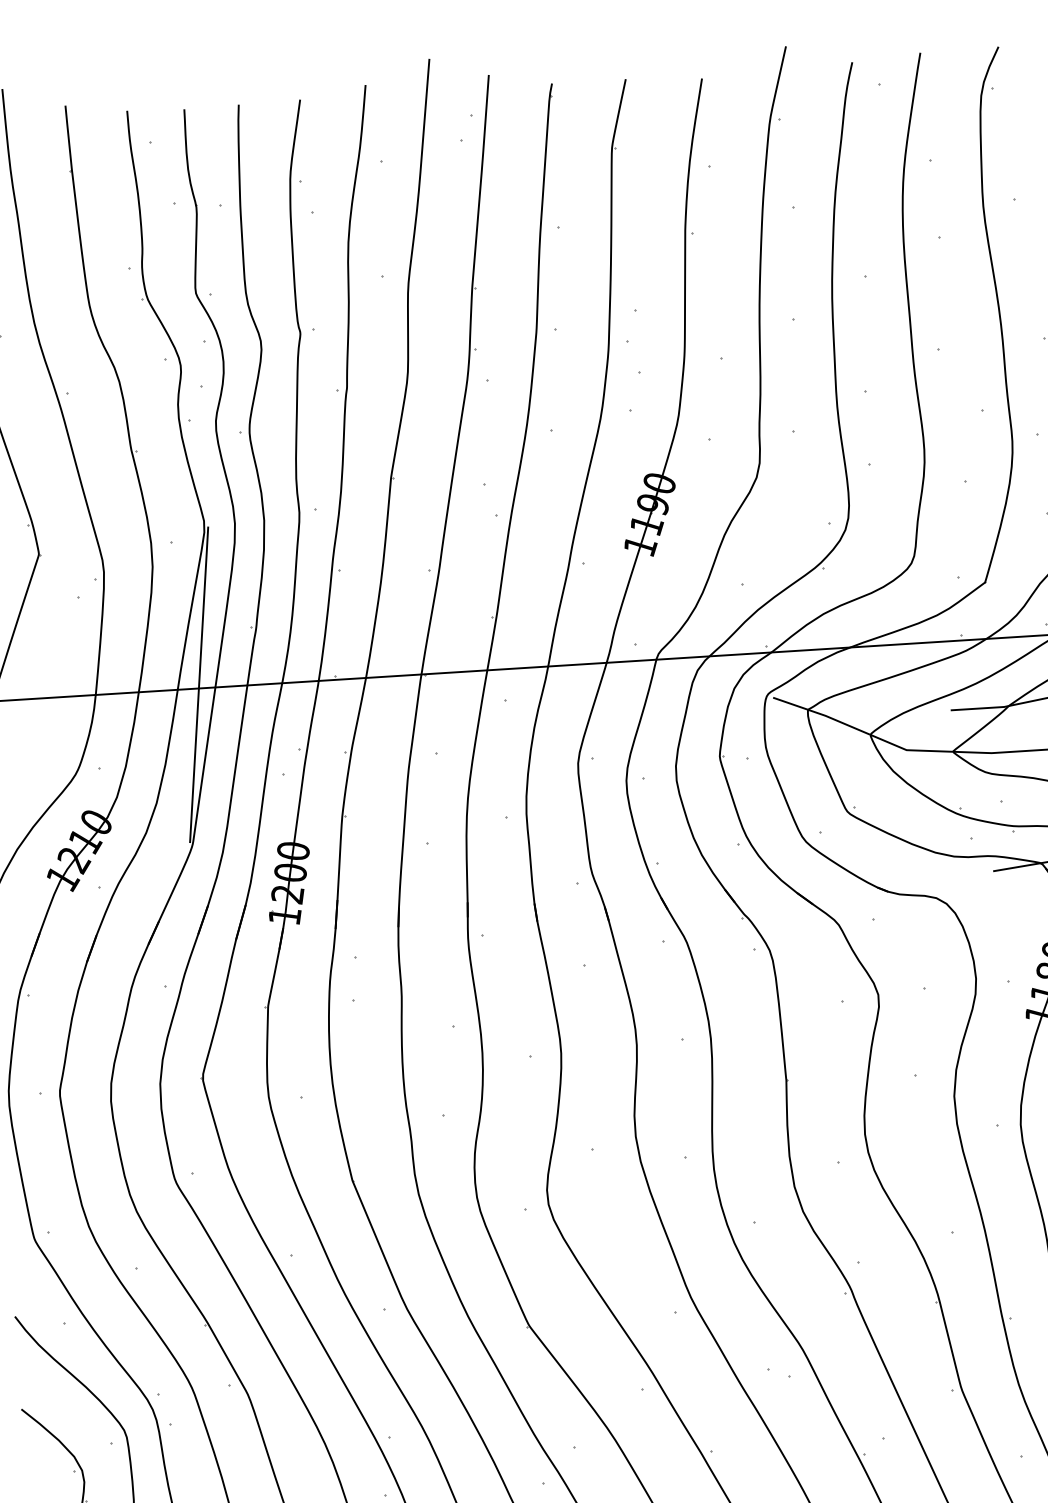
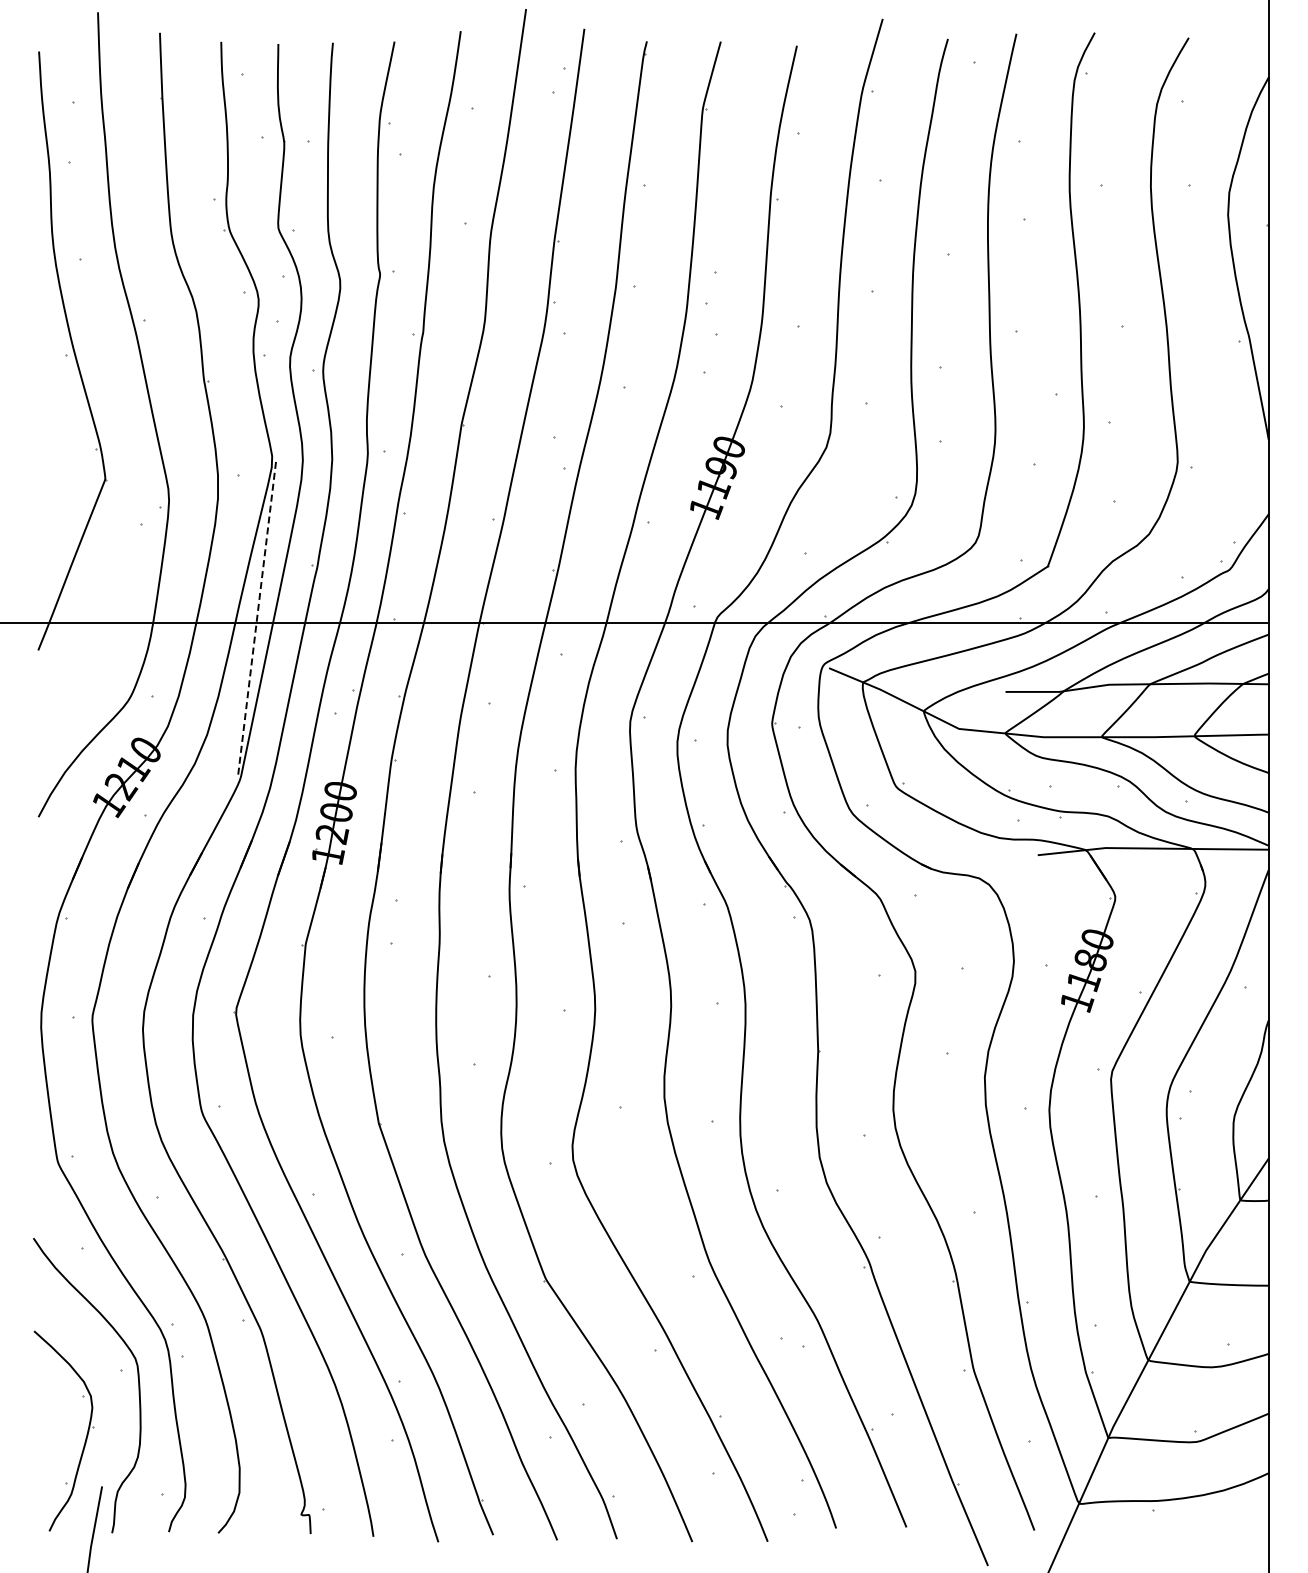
line: (198, 685) -> (256, 619), solid -> dashed

